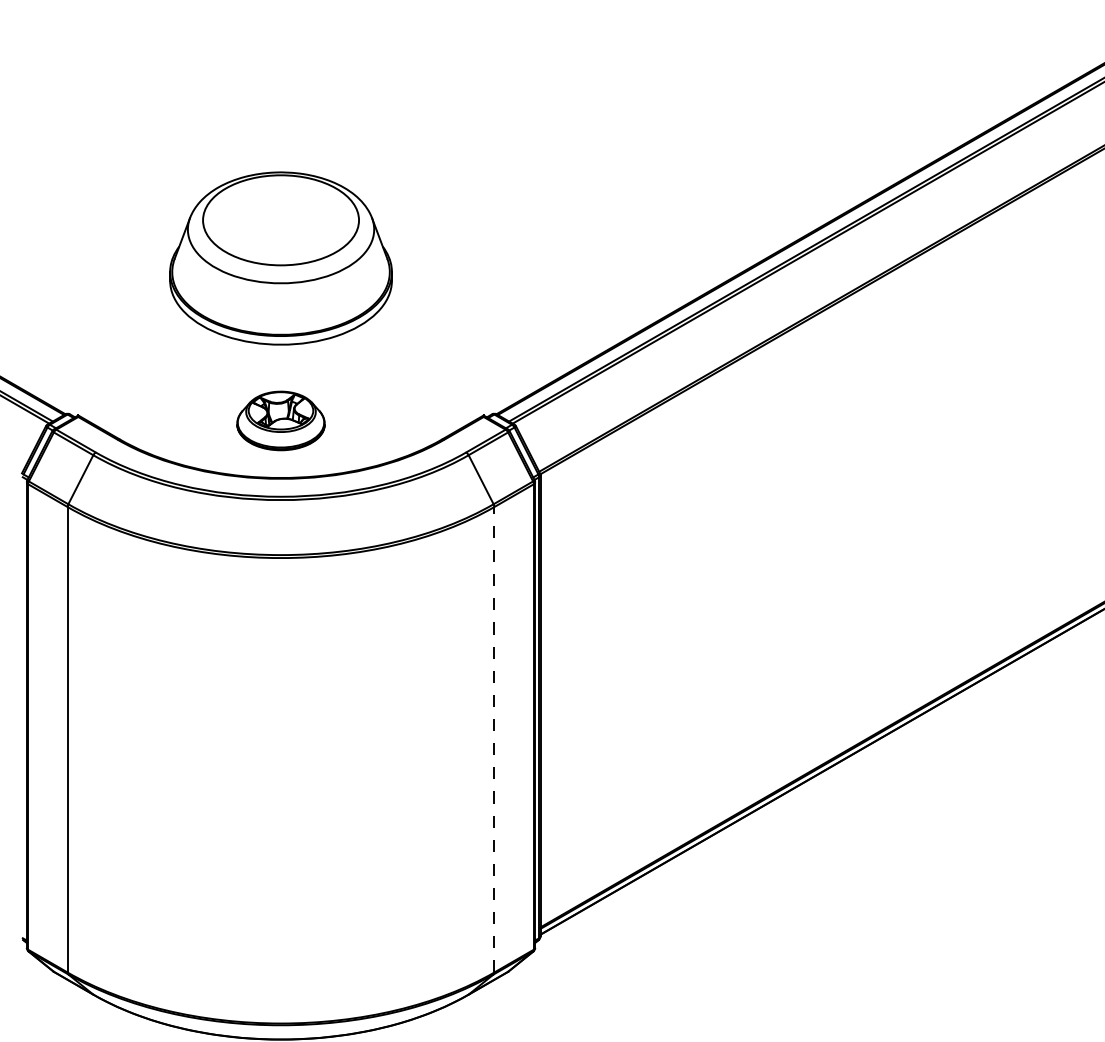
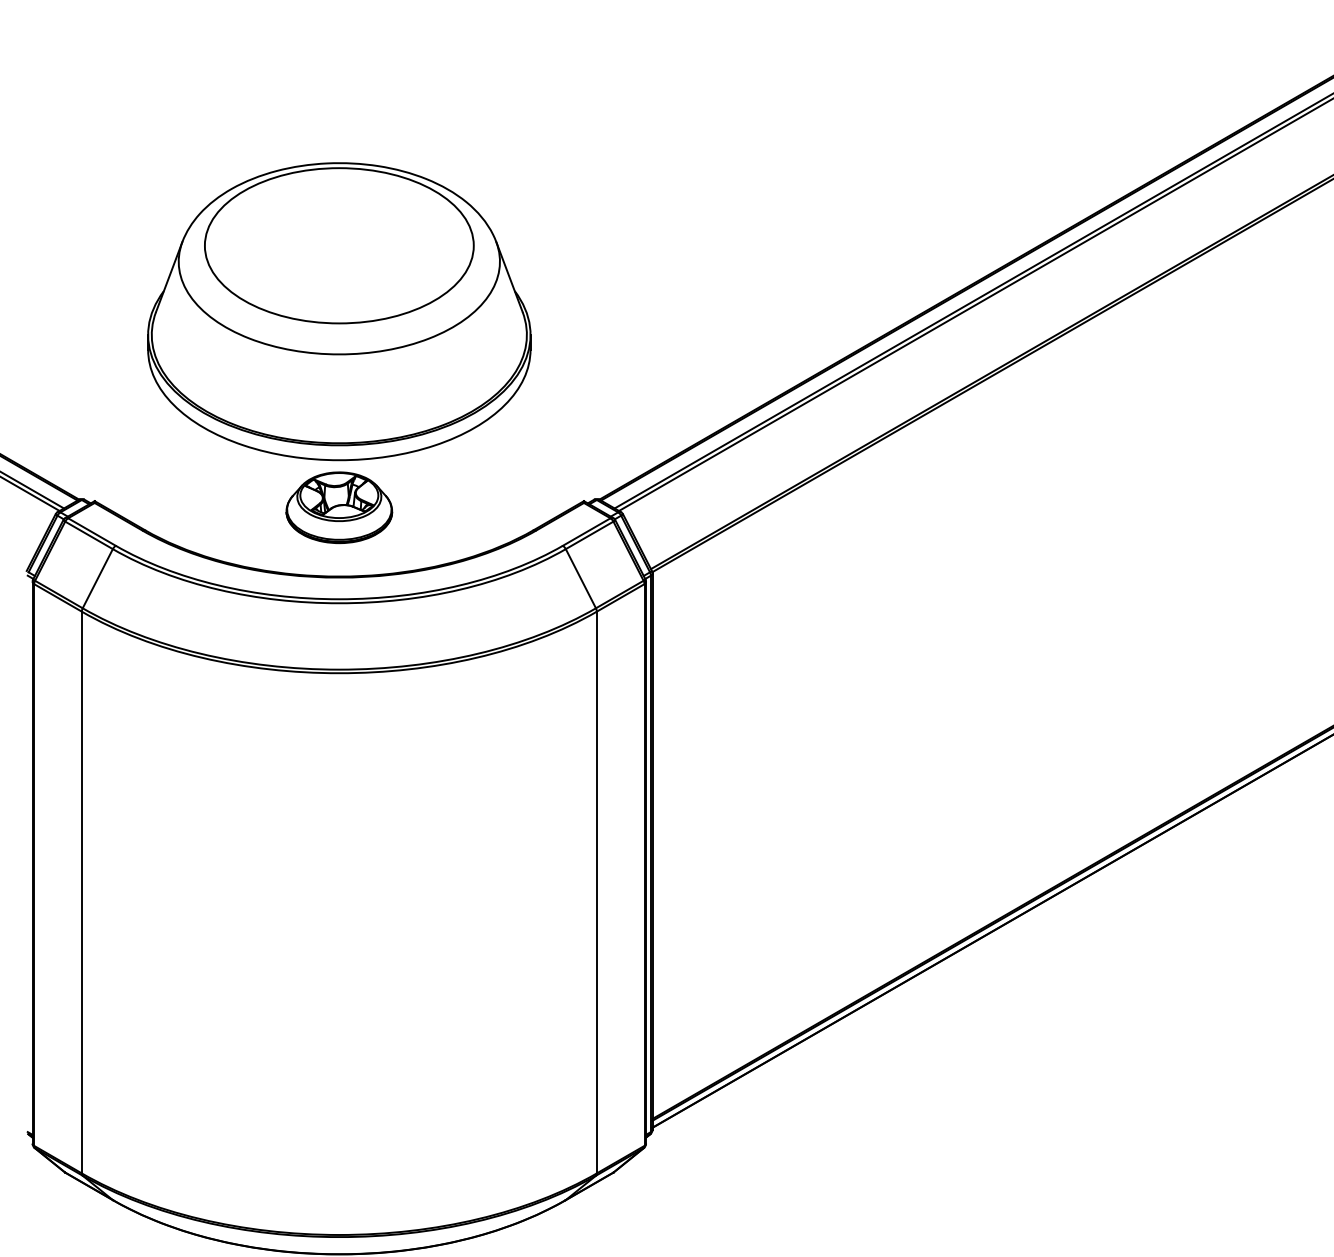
part: (281, 258) -> (339, 311), size x1.43
line: (494, 739) -> (596, 892), dashed -> solid

